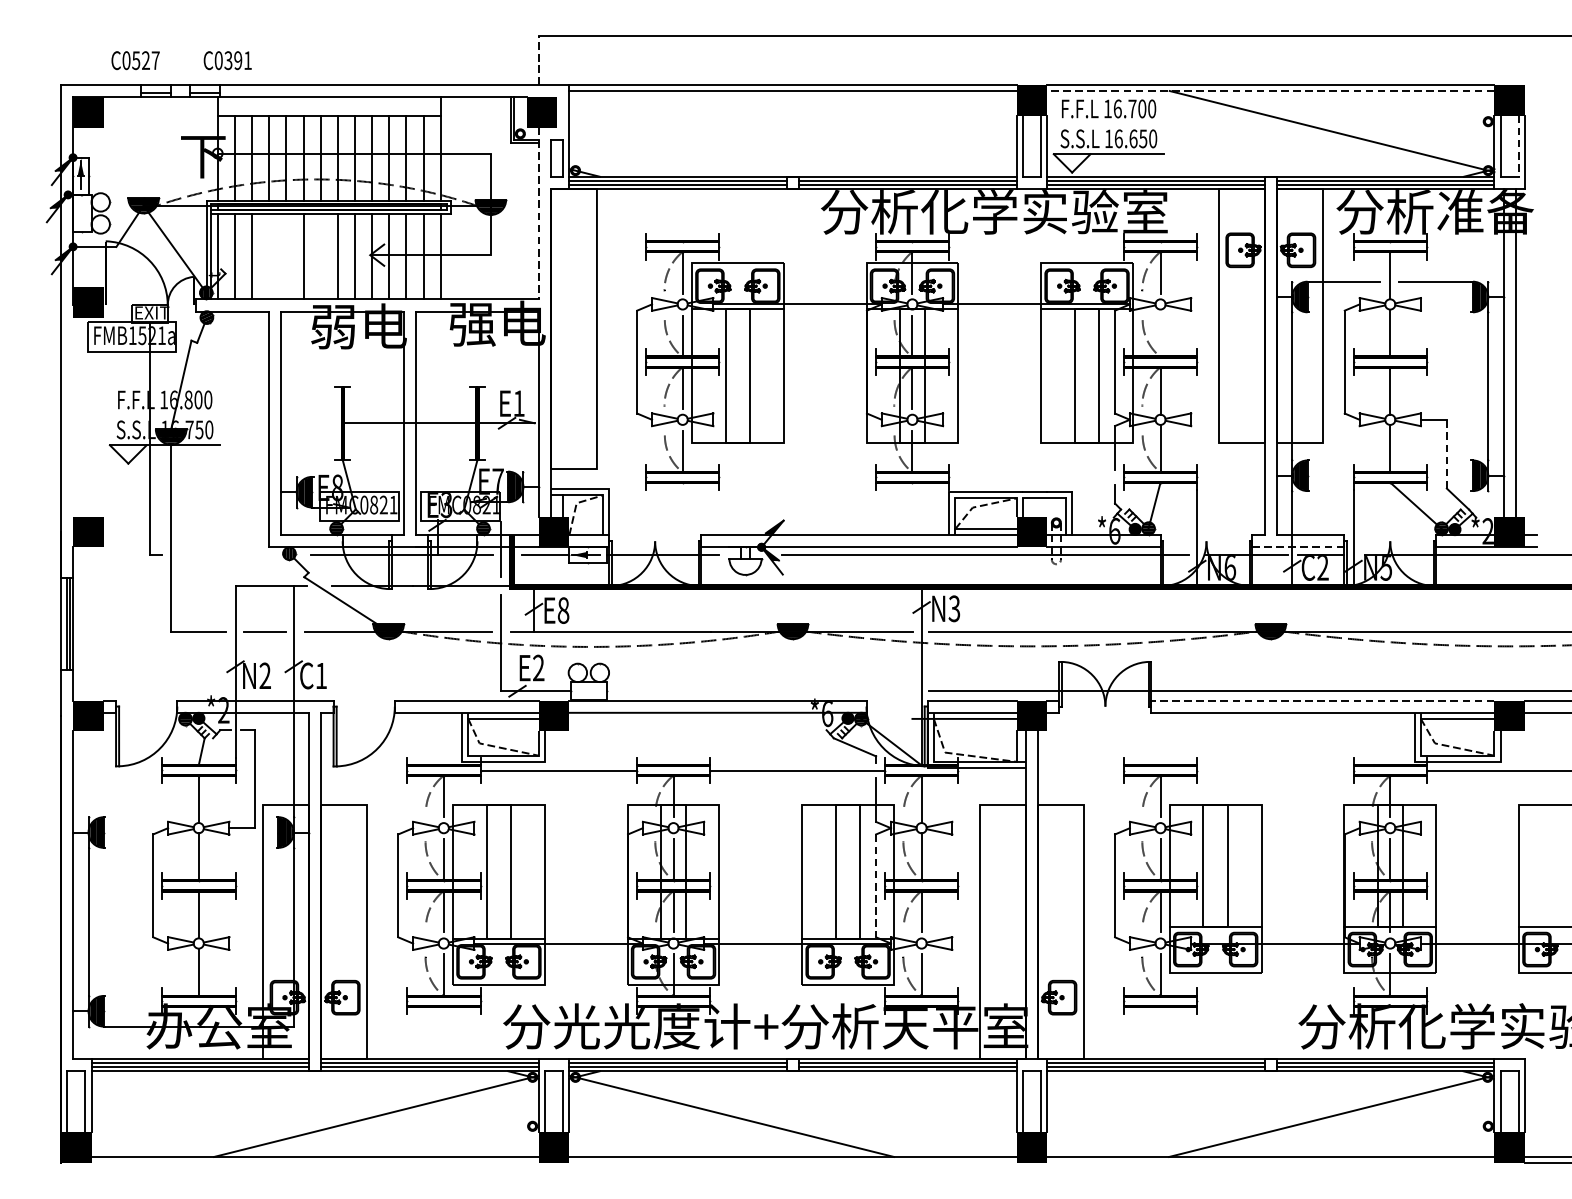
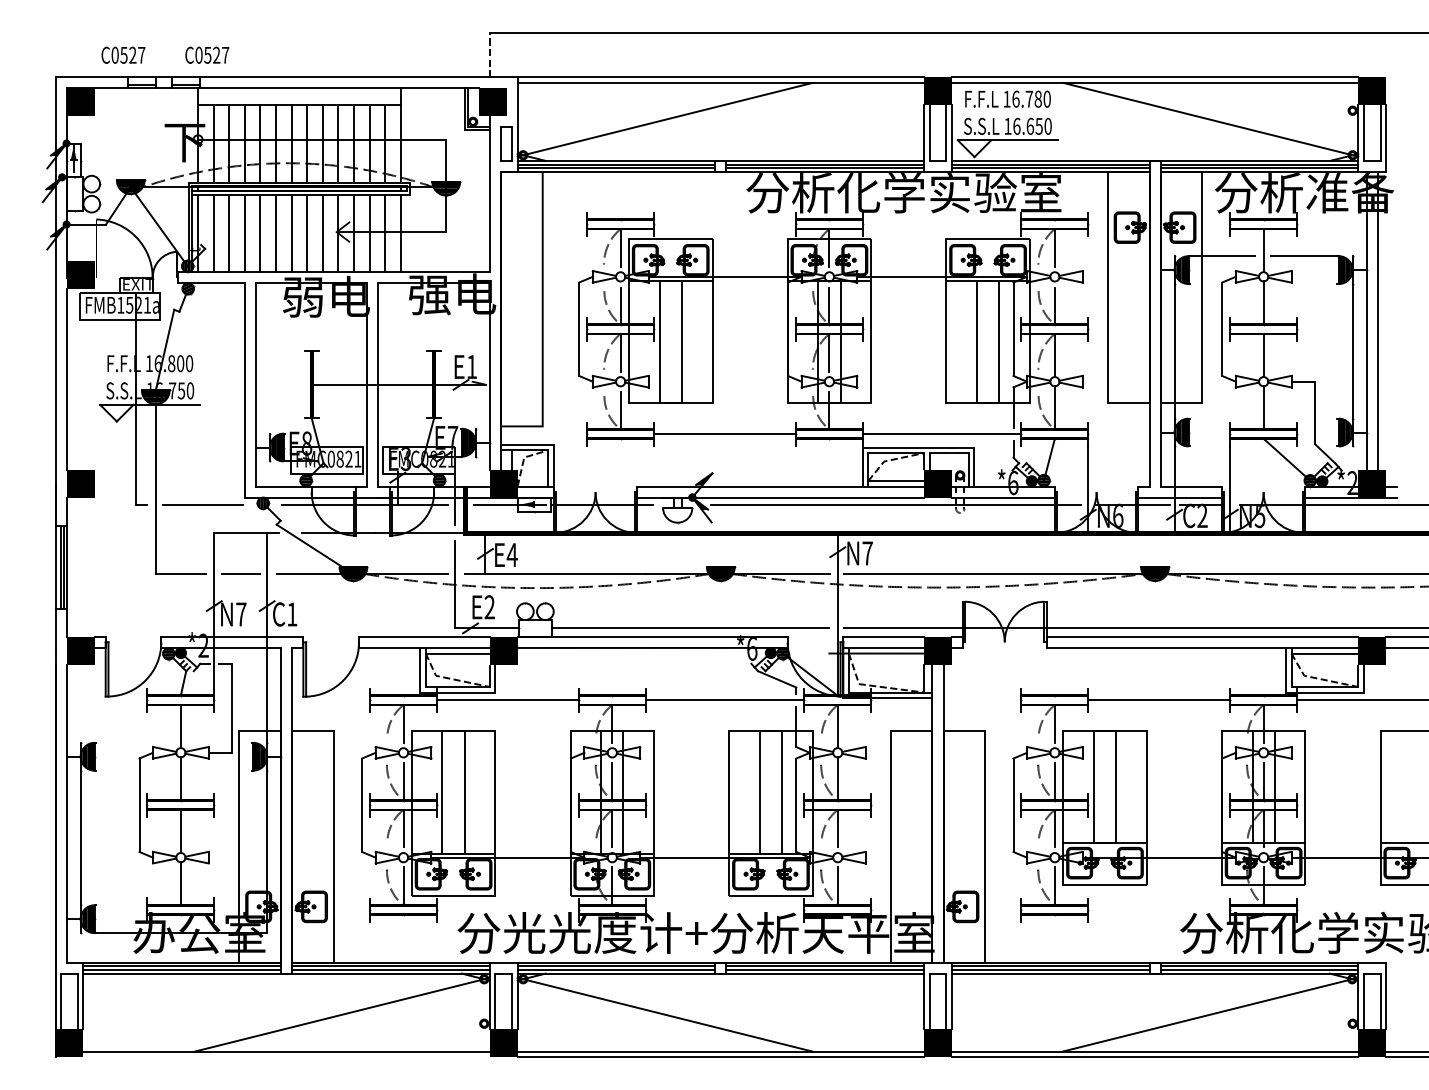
text: (238, 59) -> (216, 54), C0391 -> C0527
line: (1270, 90) -> (1154, 82), dashed -> solid
text: (1141, 109) -> (1037, 99), 16.700 -> 16.780
line: (730, 131) -> (664, 119), added
line: (1518, 146) -> (1380, 133), dashed -> solid
line: (538, 213) -> (489, 194), dashed -> solid
line: (268, 256) -> (244, 233), added
line: (286, 256) -> (260, 233), added
line: (320, 256) -> (291, 233), added
line: (1160, 335) -> (1054, 305), added
line: (72, 416) -> (66, 378), added
line: (1447, 453) -> (1315, 412), dashed -> solid
line: (798, 477) -> (725, 434), added
line: (1035, 477) -> (941, 434), added
line: (1298, 547) -> (1180, 497), dashed -> solid
line: (222, 554) -> (202, 504), added
text: (954, 608) -> (867, 553), N3 -> N7
text: (562, 611) -> (511, 555), E8 -> E4
text: (265, 675) -> (241, 614), N2 -> N7
line: (759, 691) -> (690, 628), added
line: (1322, 700) -> (1202, 636), dashed -> solid
line: (1275, 770) -> (1159, 700), added
line: (876, 886) -> (796, 805), dashed -> solid
line: (792, 1163) -> (720, 1057), added
line: (1270, 1163) -> (1154, 1057), added

